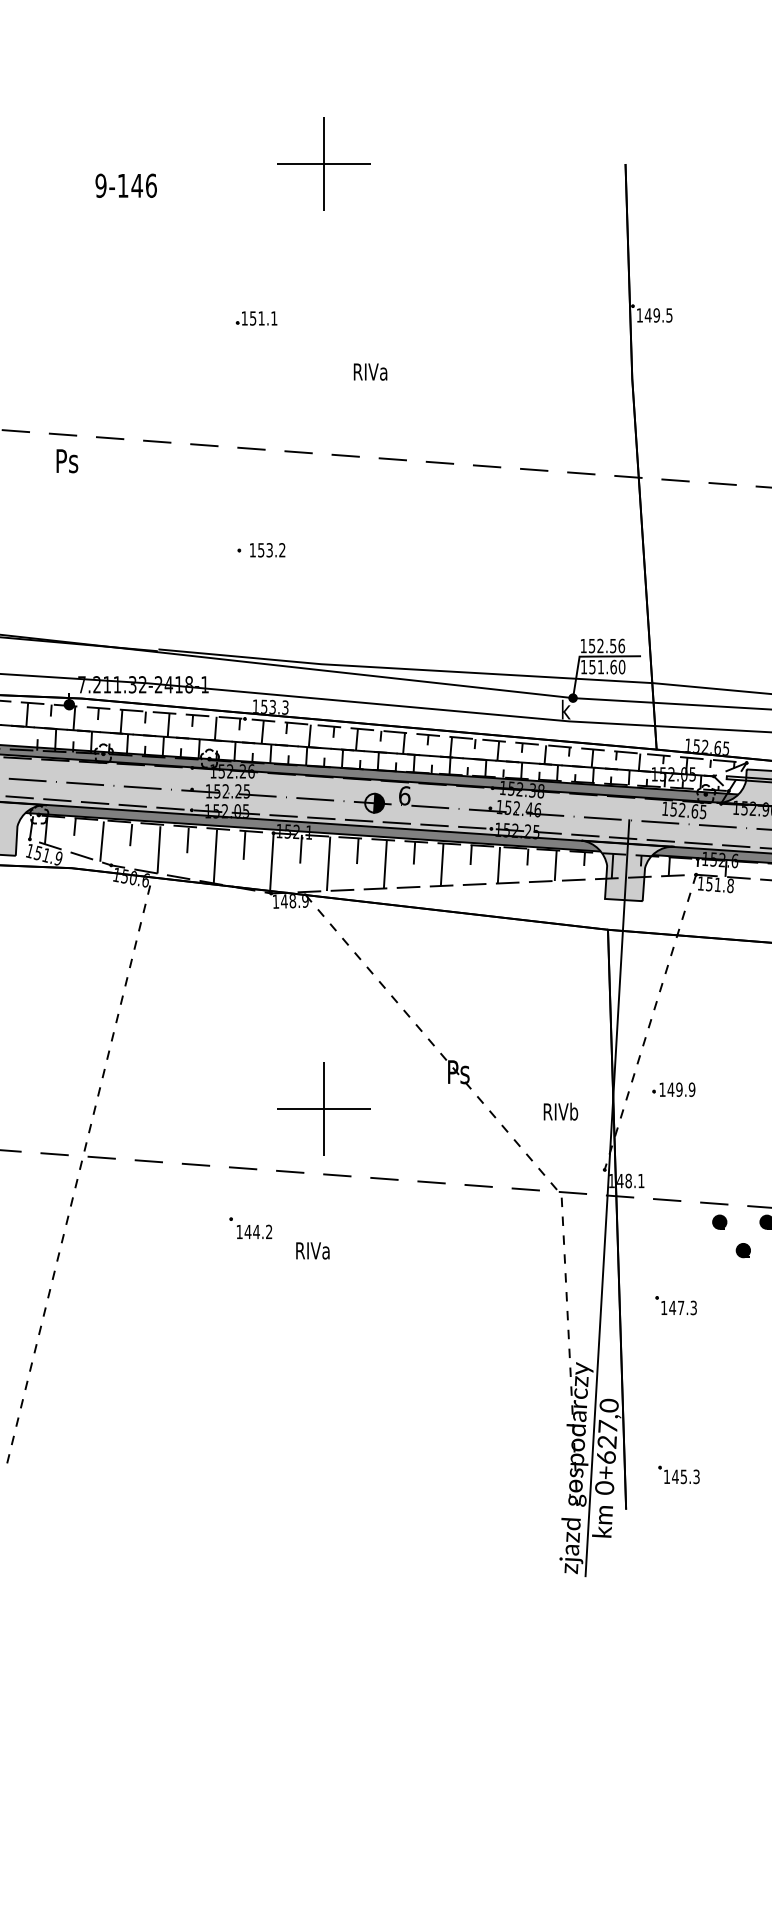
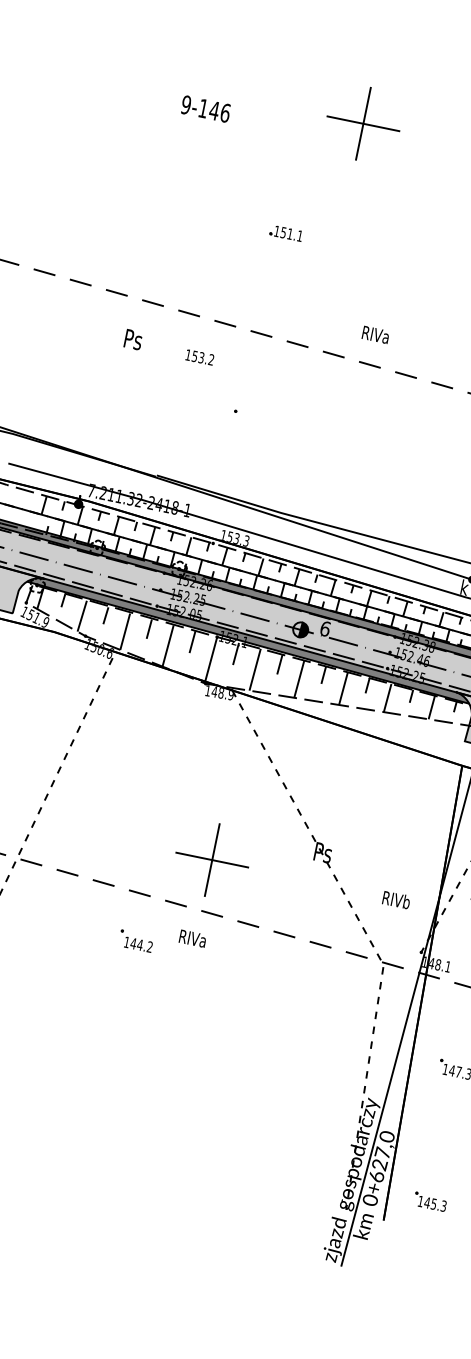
text: (370, 371) -> (375, 334), moved
text: (67, 461) -> (133, 340), moved
text: (267, 550) -> (199, 357), moved
text: (312, 1250) -> (192, 938), moved

